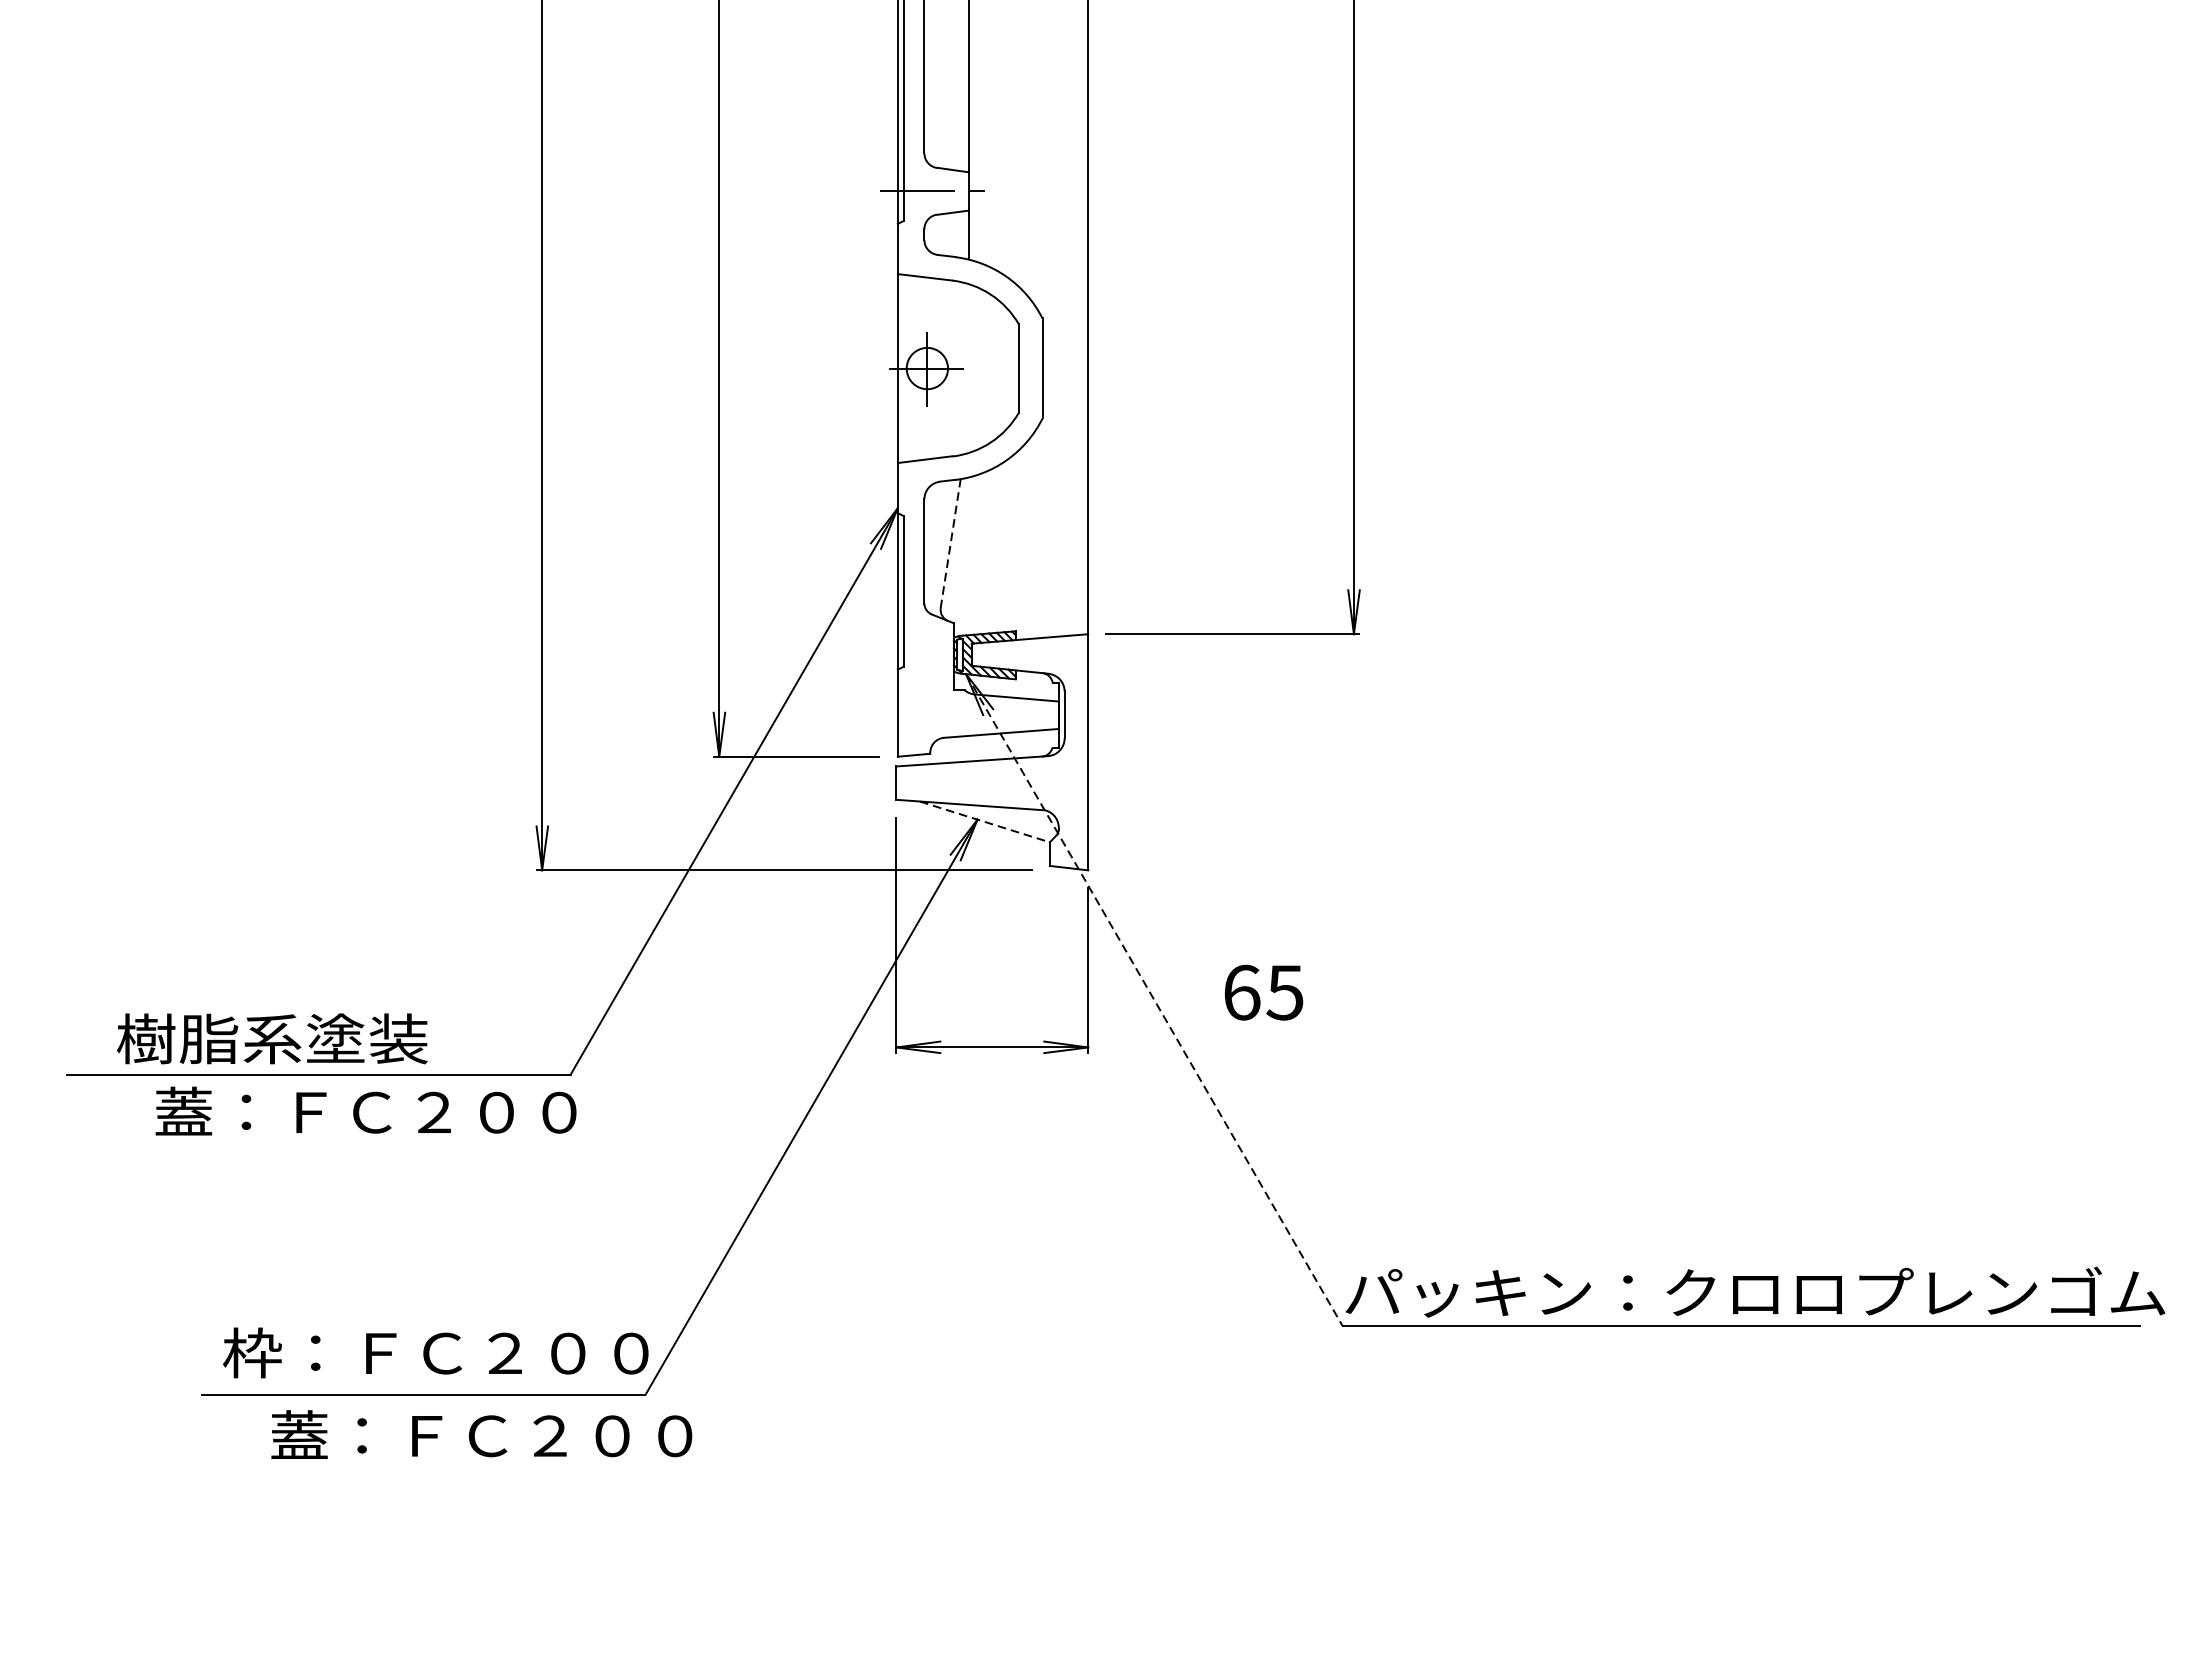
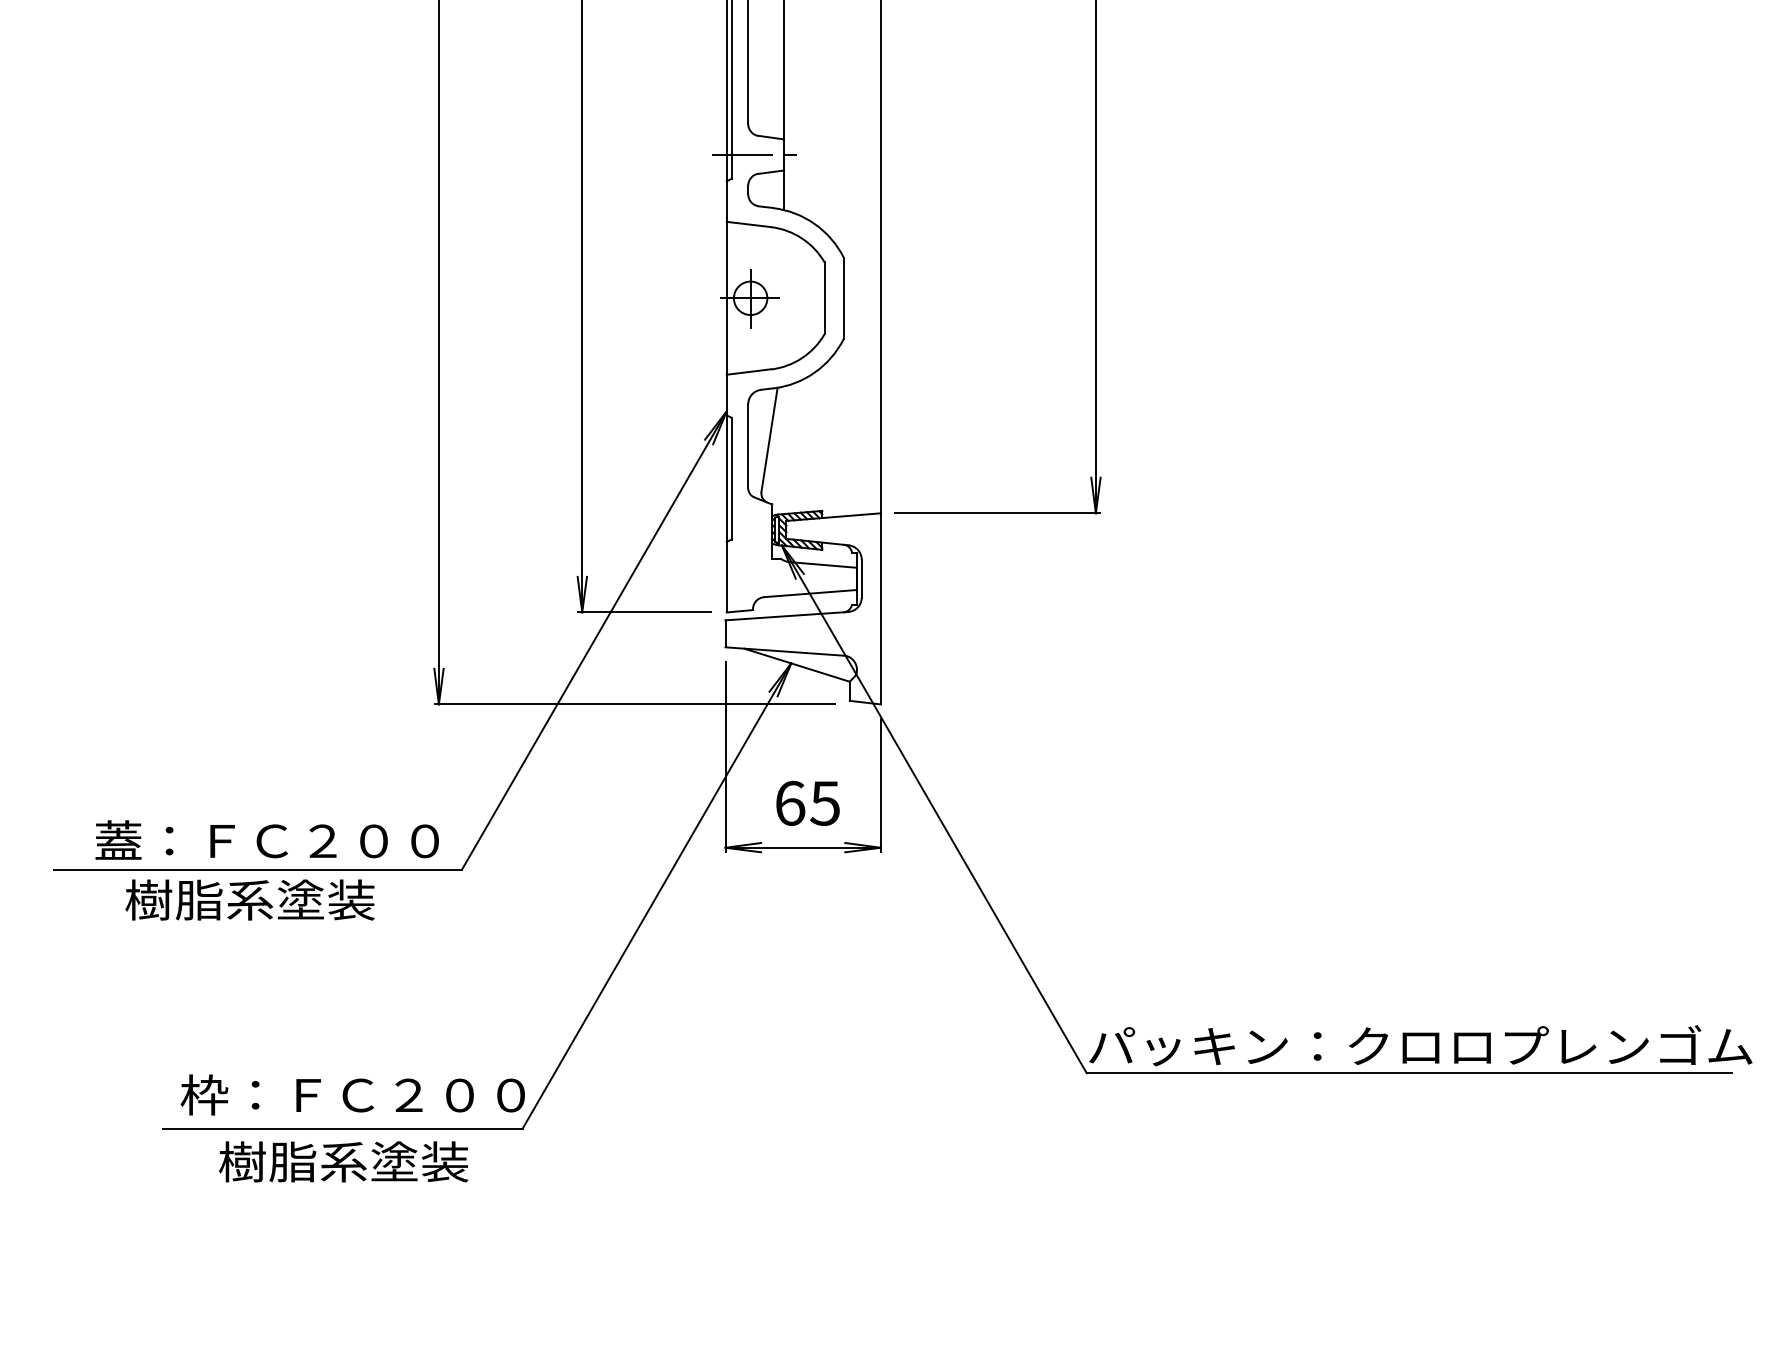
line: (950, 543) -> (769, 439), dashed -> solid
line: (985, 822) -> (797, 665), dashed -> solid
text: (1263, 991) -> (807, 802), moved
line: (1154, 1000) -> (934, 809), dashed -> solid
text: (329, 1038) -> (266, 840), 樹脂系塗装 -> 蓋：ＦＣ２００
text: (364, 1111) -> (295, 899), 蓋：ＦＣ２００ -> 樹脂系塗装
text: (481, 1435) -> (389, 1161), 蓋：ＦＣ２００ -> 樹脂系塗装

